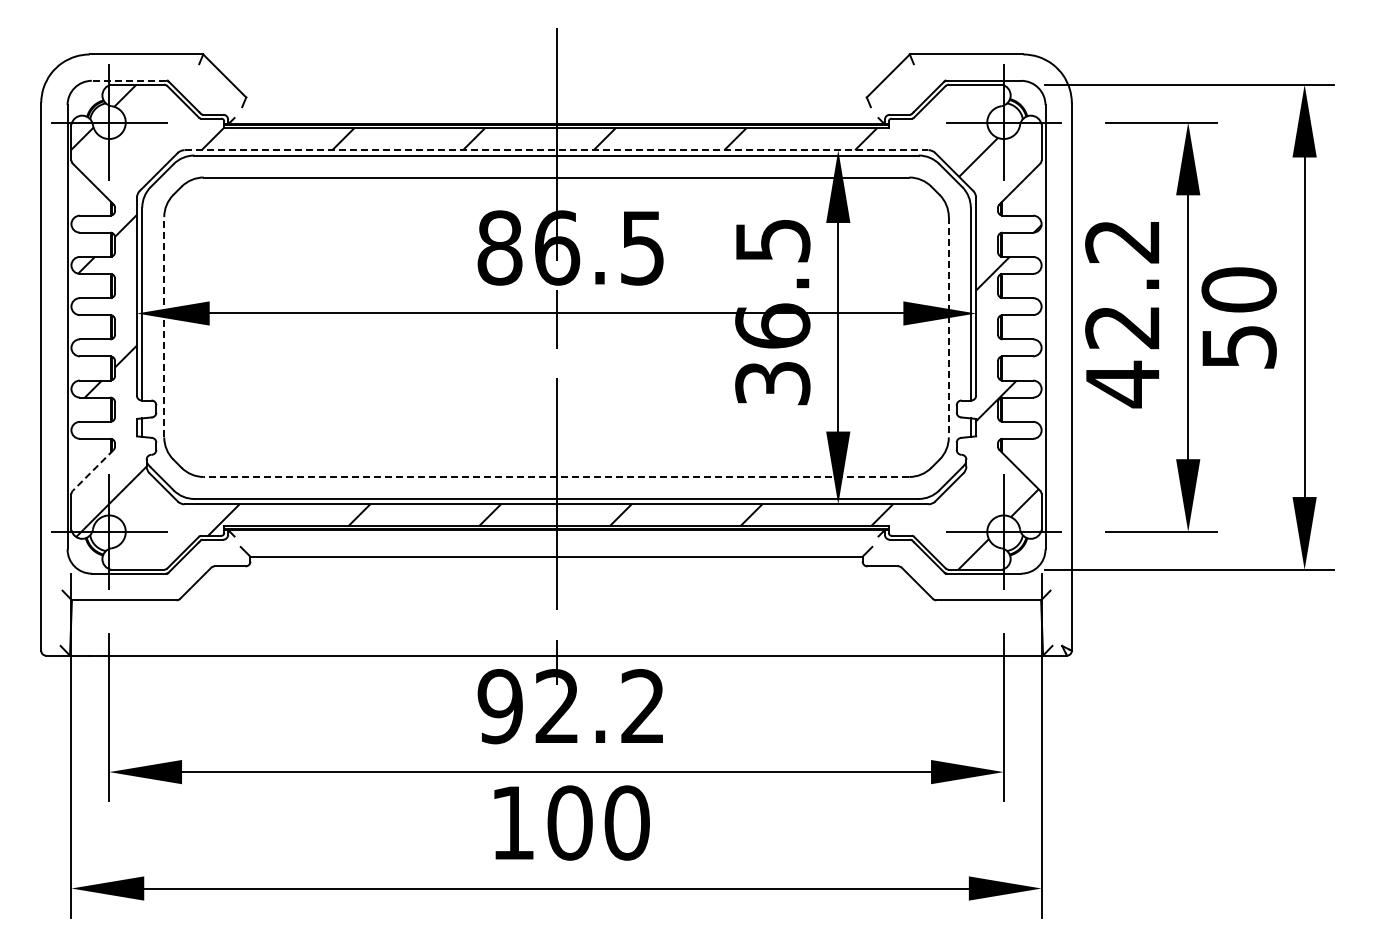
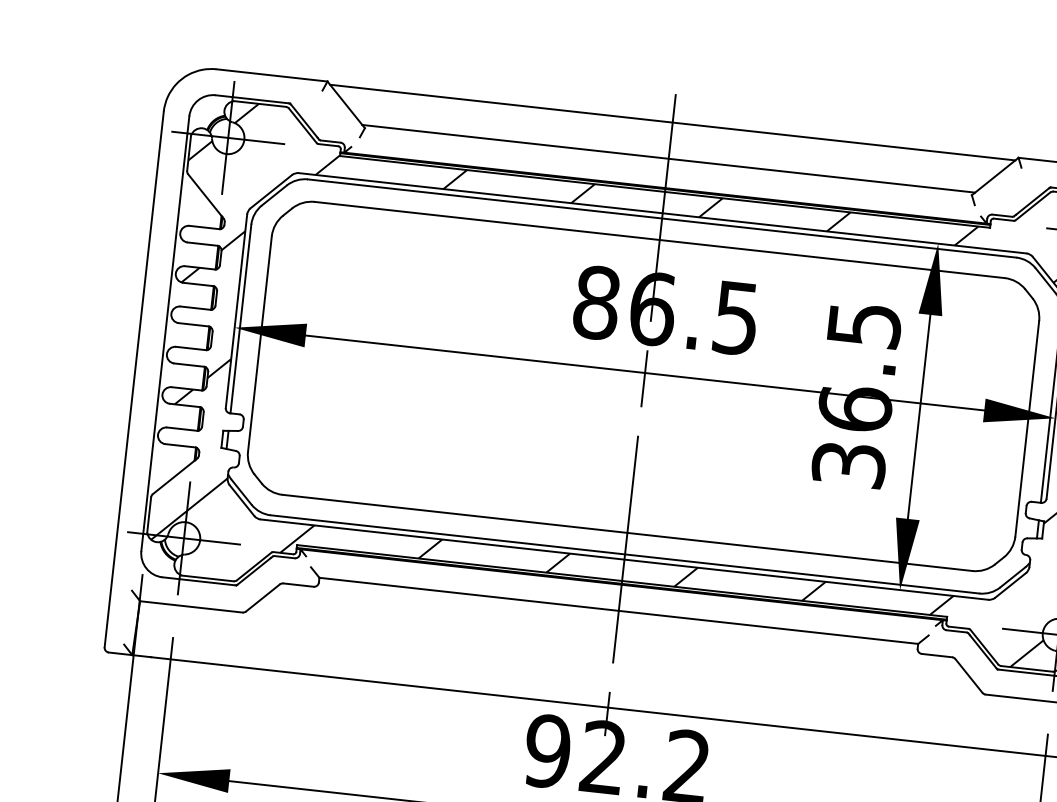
line: (556, 57) -> (672, 122), added
line: (128, 80) -> (251, 98), dashed -> solid
line: (556, 94) -> (668, 158), added
line: (556, 150) -> (662, 213), dashed -> solid
line: (164, 326) -> (260, 343), dashed -> solid
line: (948, 327) -> (1026, 429), dashed -> solid
line: (93, 470) -> (175, 476), dashed -> solid
line: (556, 476) -> (627, 532), dashed -> solid

